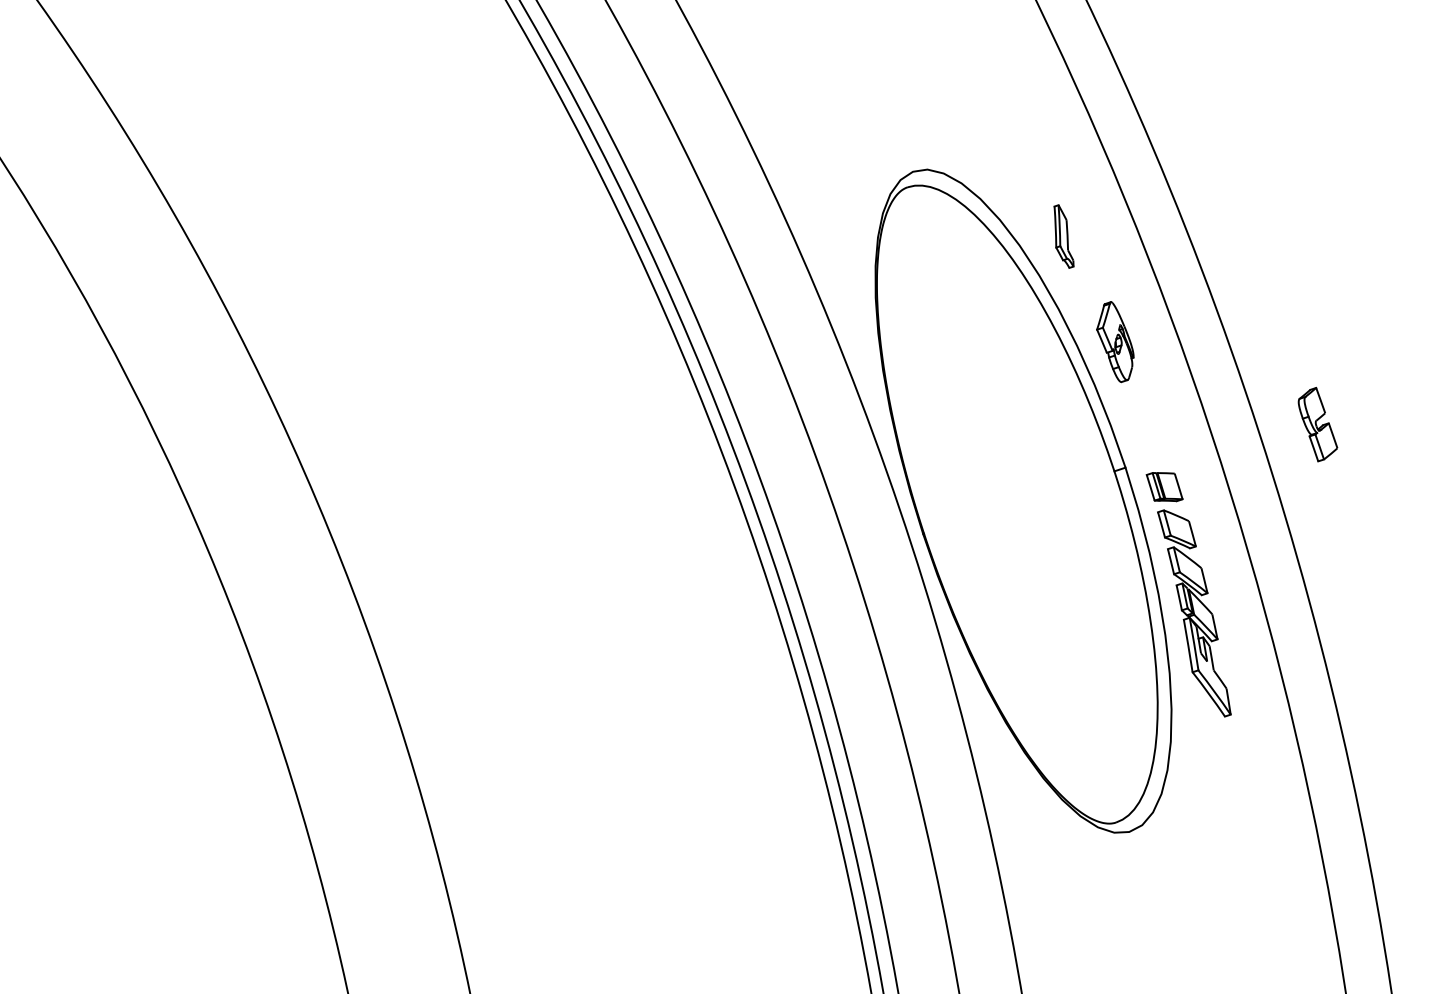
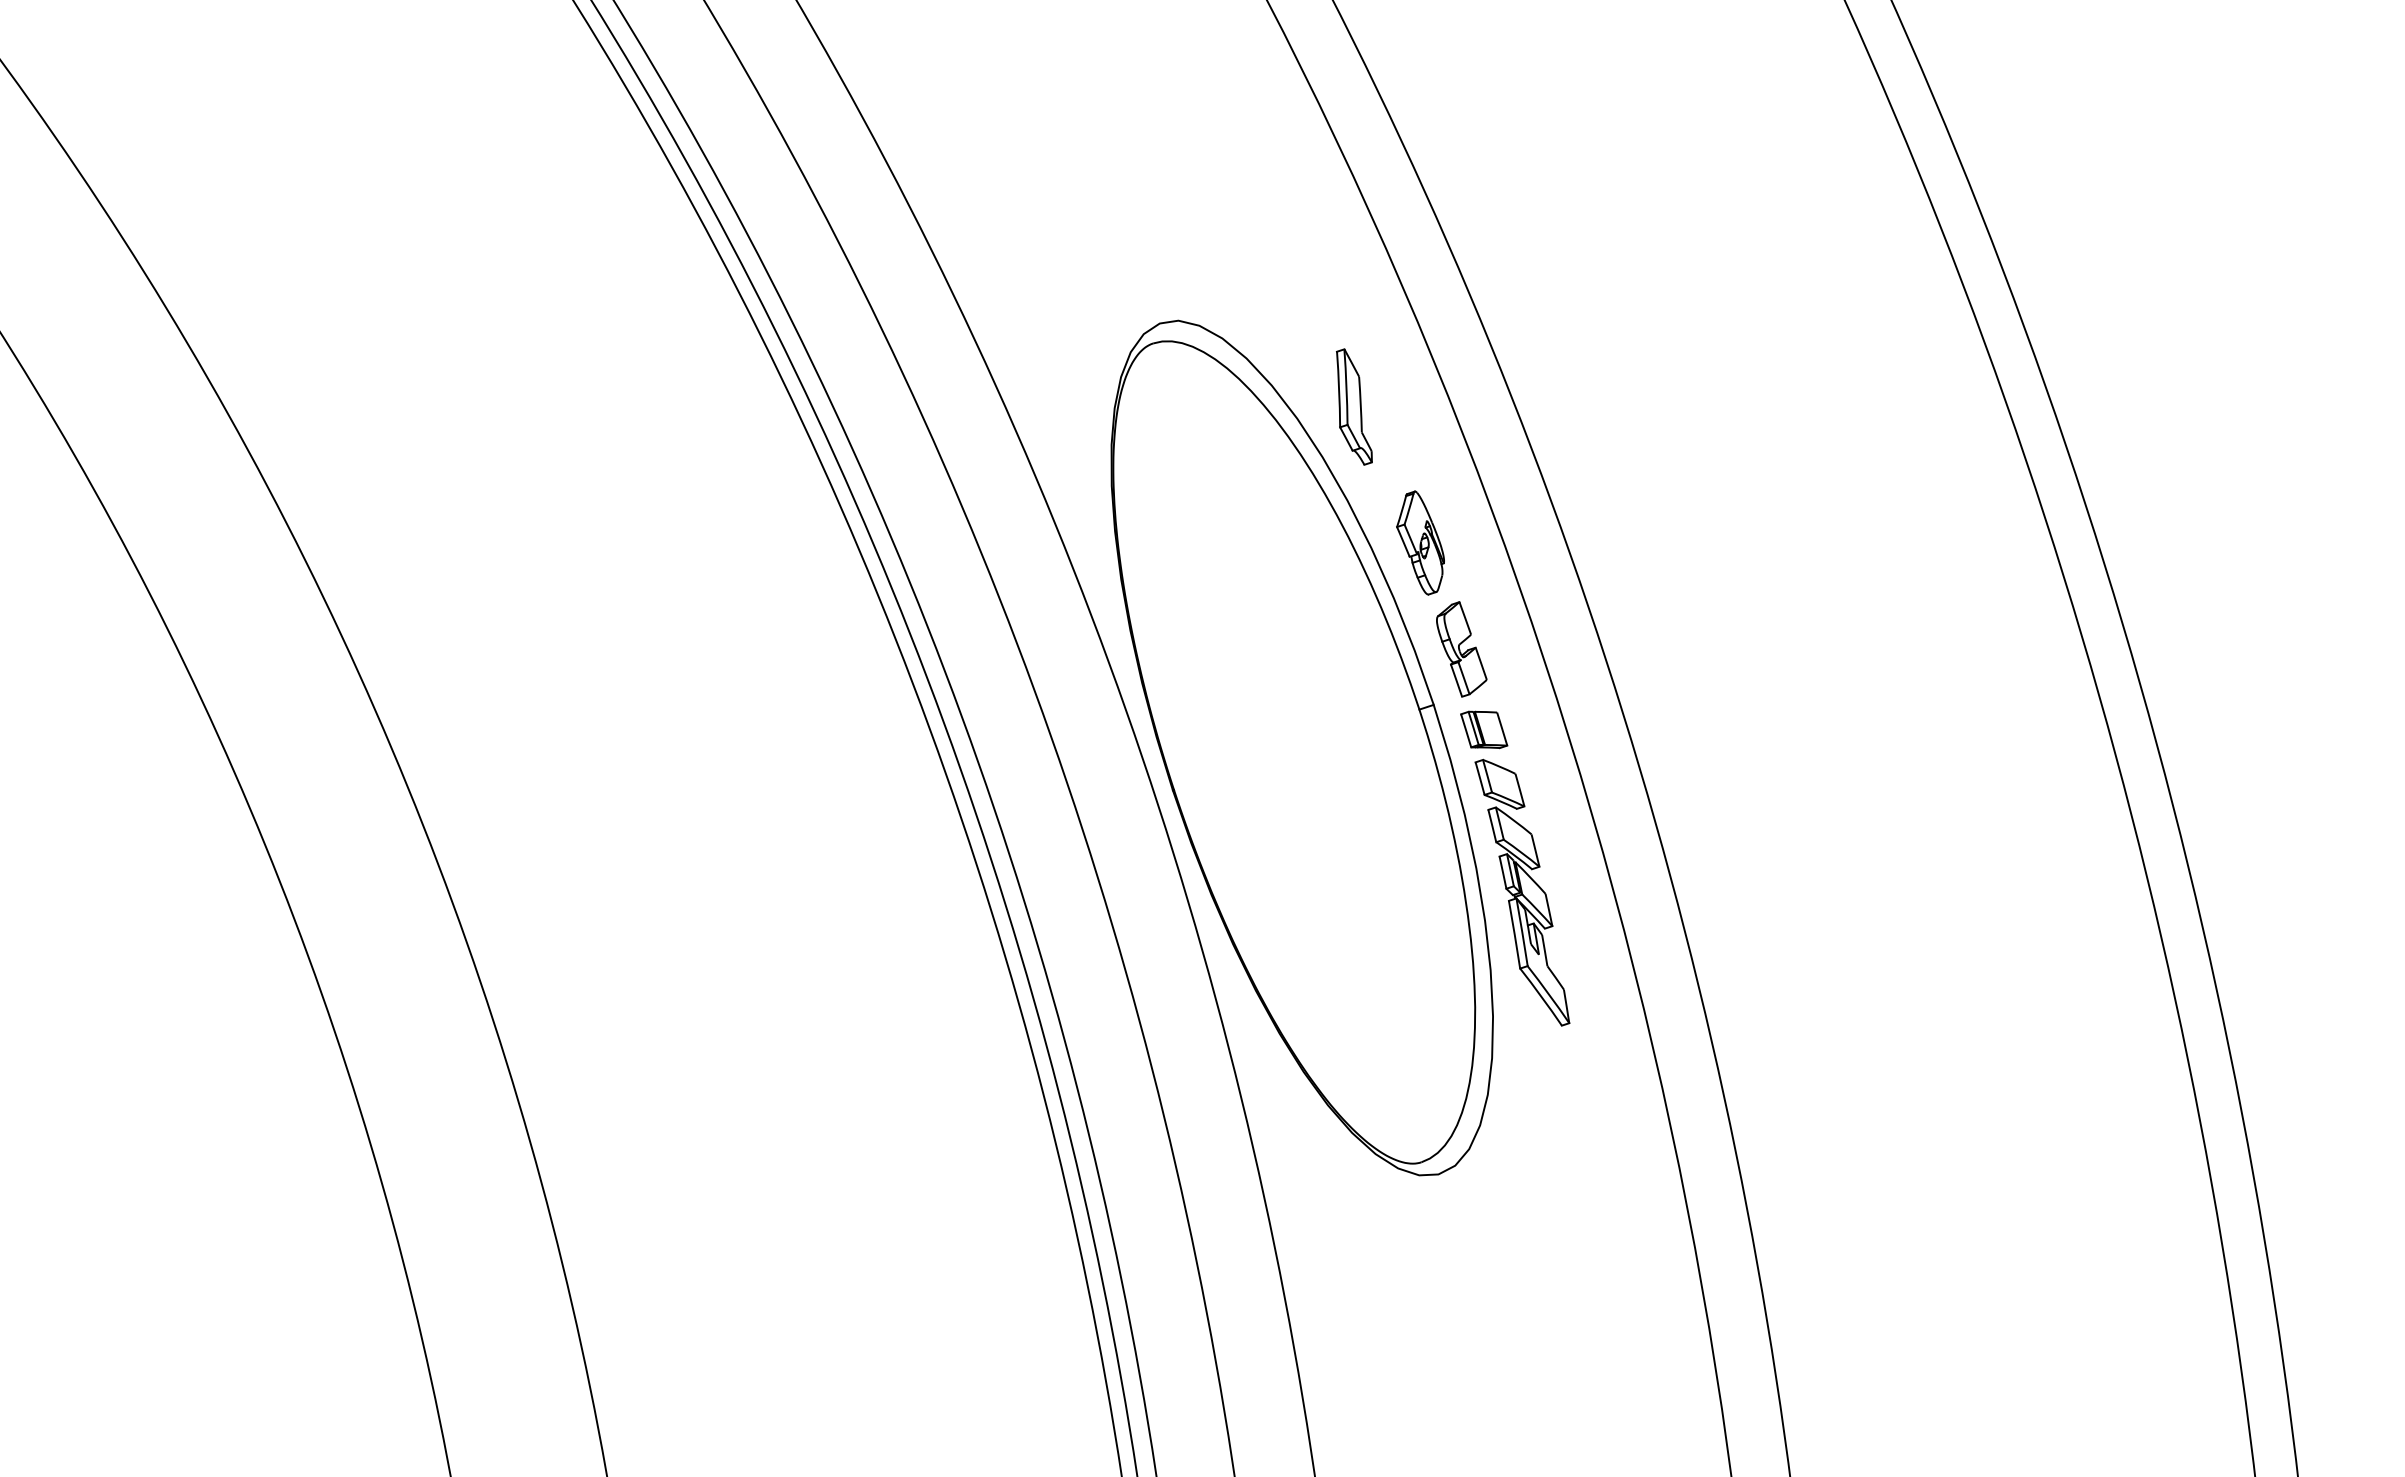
part: (1064, 236) -> (1354, 406), size x1.43
part: (1317, 424) -> (1461, 649), moved

